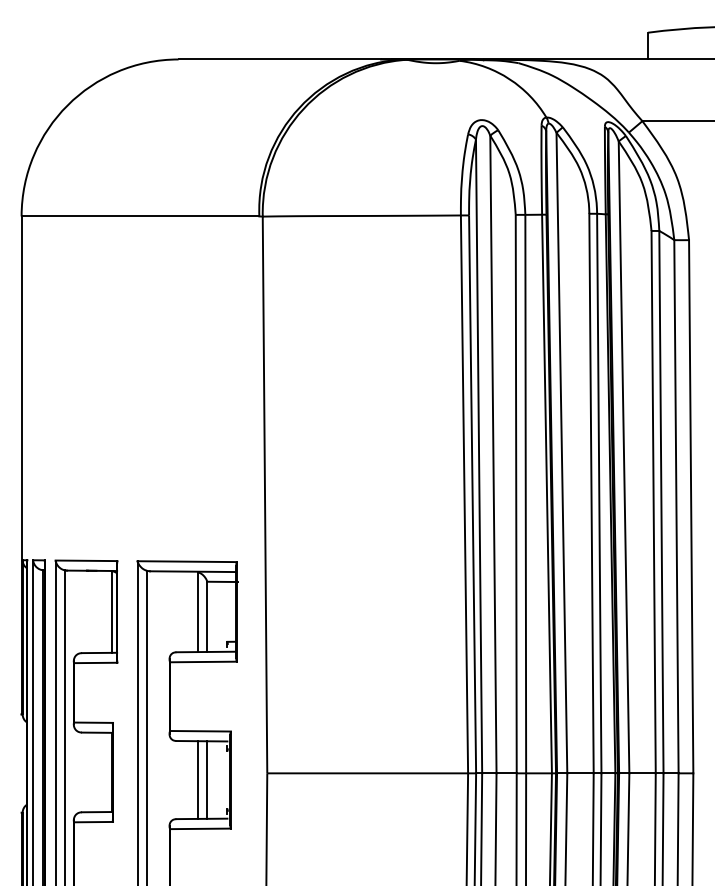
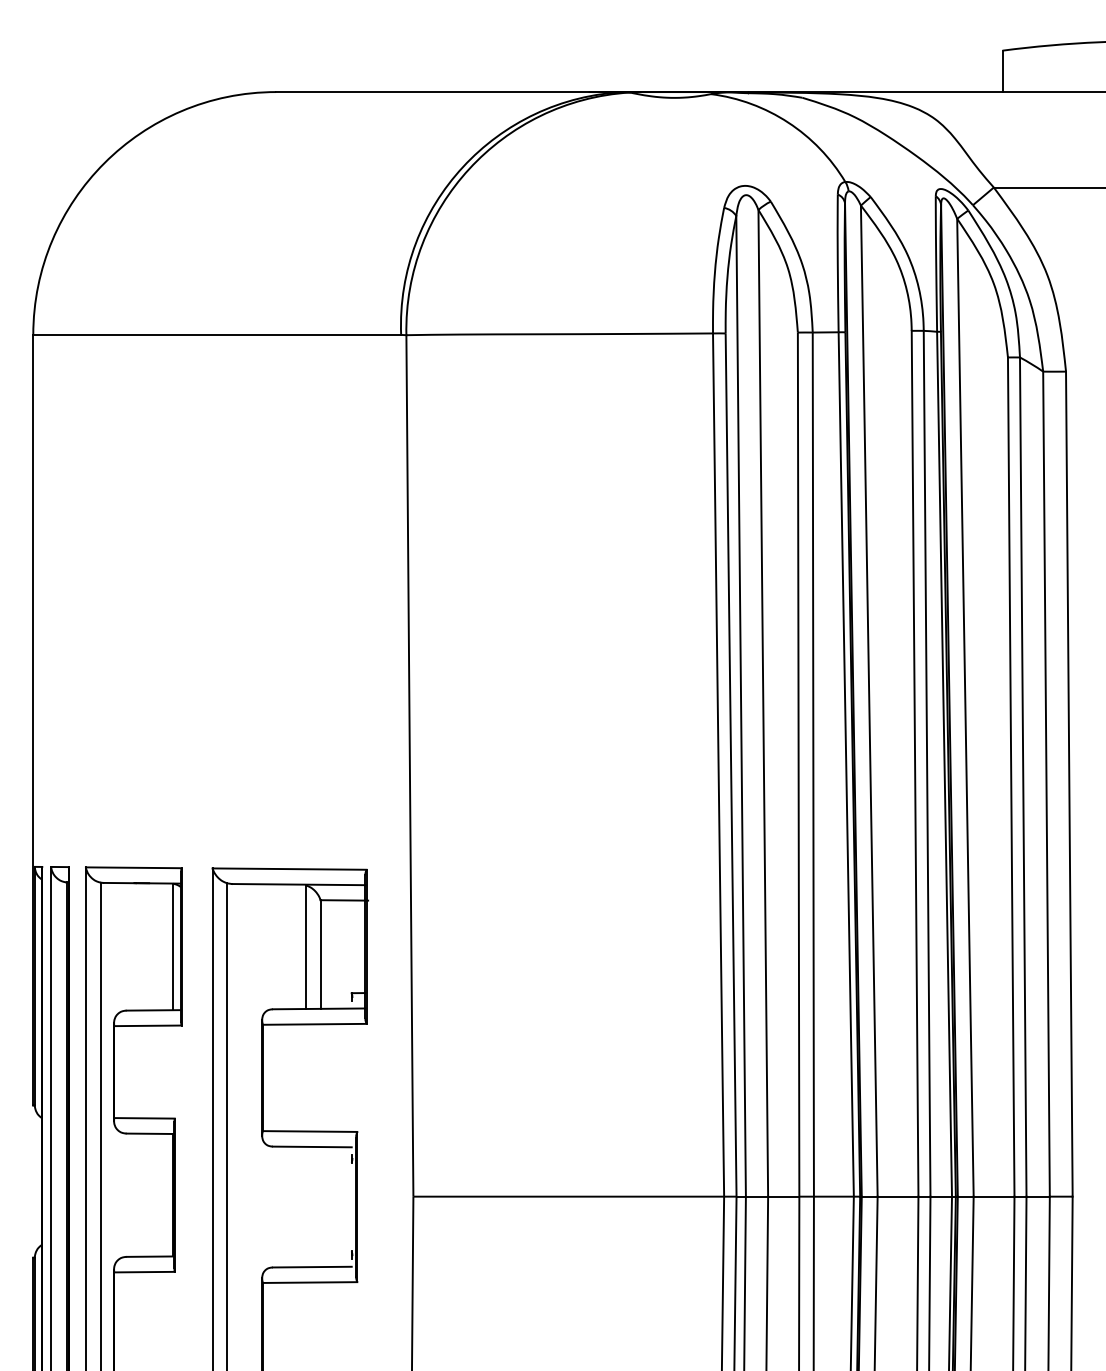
line: (197, 779) -> (305, 1206), removed
line: (207, 779) -> (320, 1206), removed

